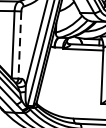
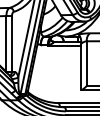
line: (20, 45) -> (12, 44), dashed -> solid

